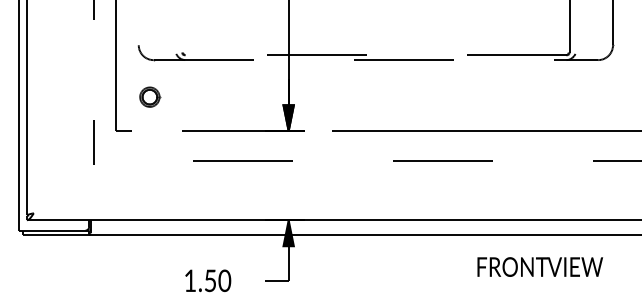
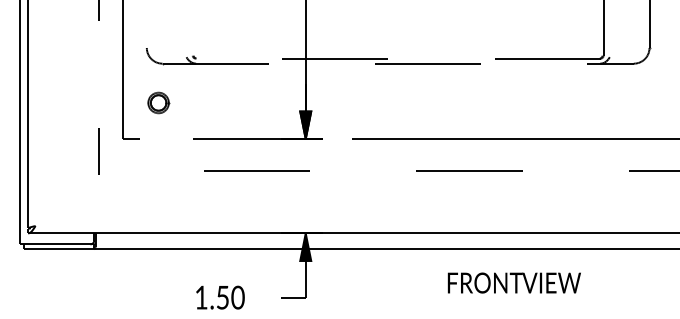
text: (539, 266) -> (513, 282), moved

